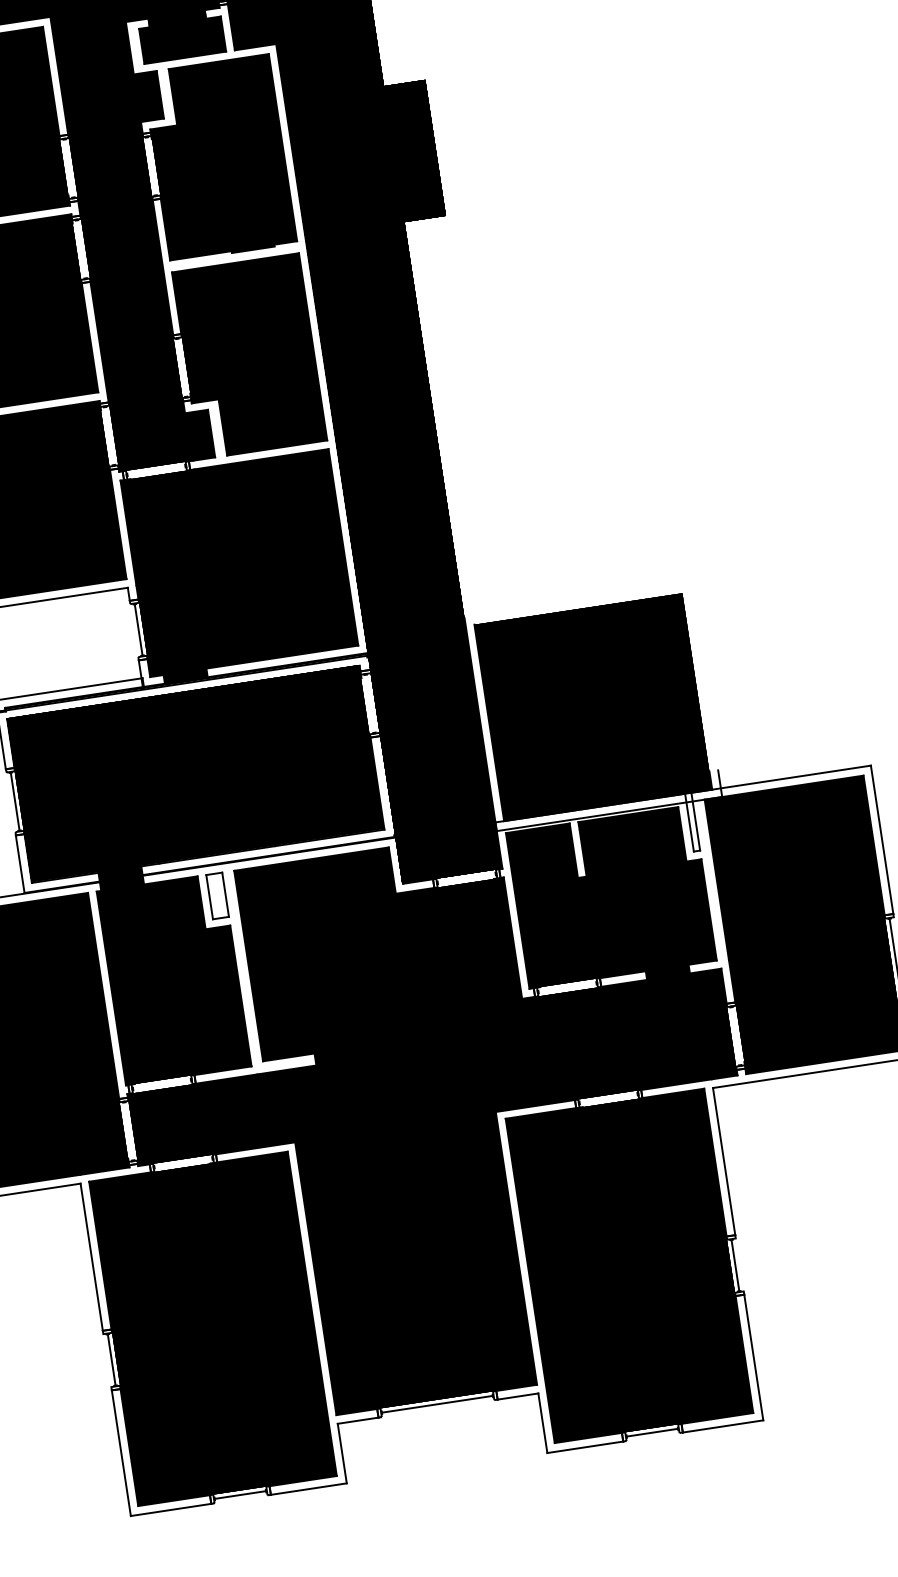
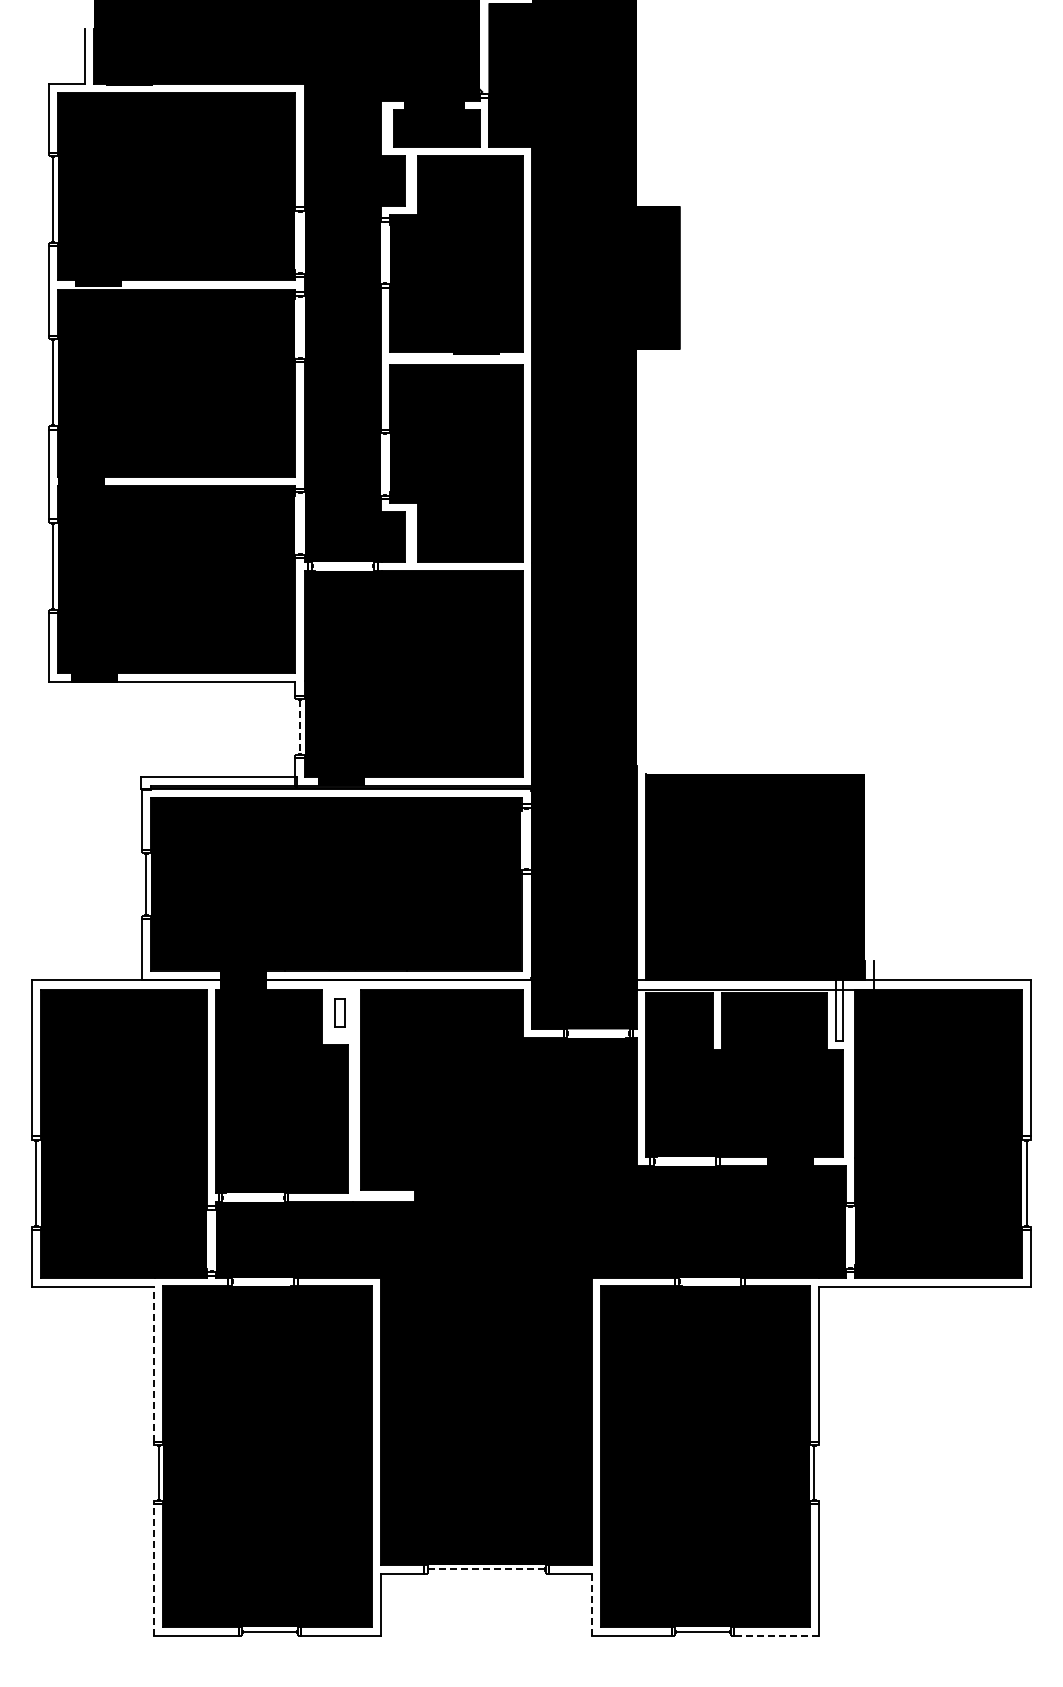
line: (139, 630) -> (300, 727), solid -> dashed
part: (217, 895) -> (339, 1012), size x0.6
line: (91, 1256) -> (154, 1363), solid -> dashed
line: (437, 1404) -> (486, 1569), solid -> dashed
line: (543, 1422) -> (592, 1604), solid -> dashed
line: (722, 1426) -> (776, 1636), solid -> dashed
line: (121, 1452) -> (154, 1569), solid -> dashed

